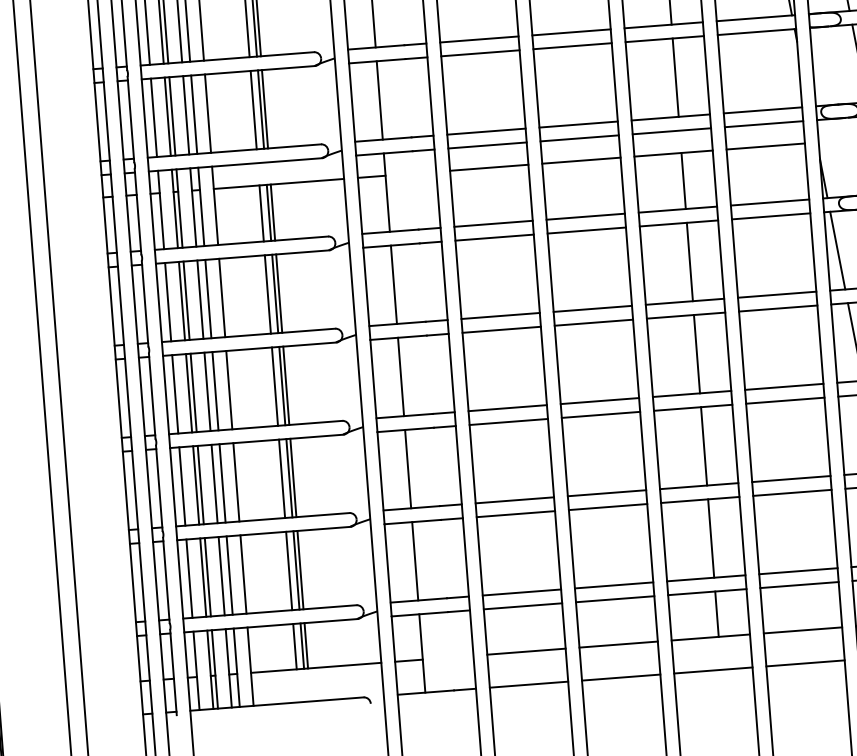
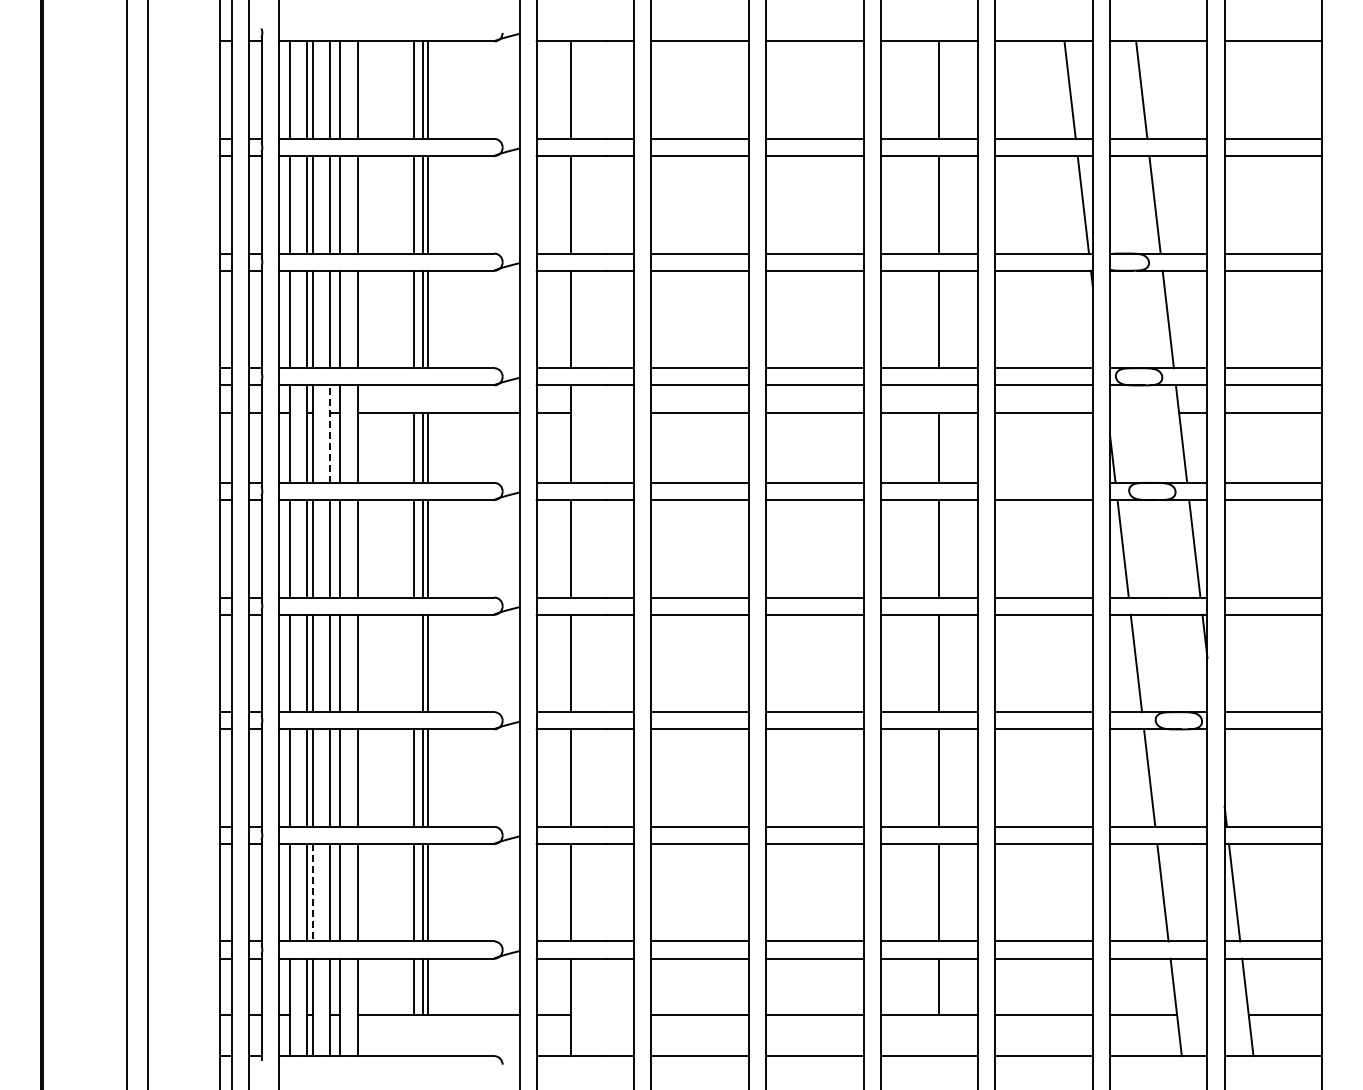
line: (769, 202) -> (1043, 482), removed
line: (193, 207) -> (330, 434), solid -> dashed
line: (275, 386) -> (414, 663), removed
line: (208, 577) -> (313, 892), solid -> dashed

